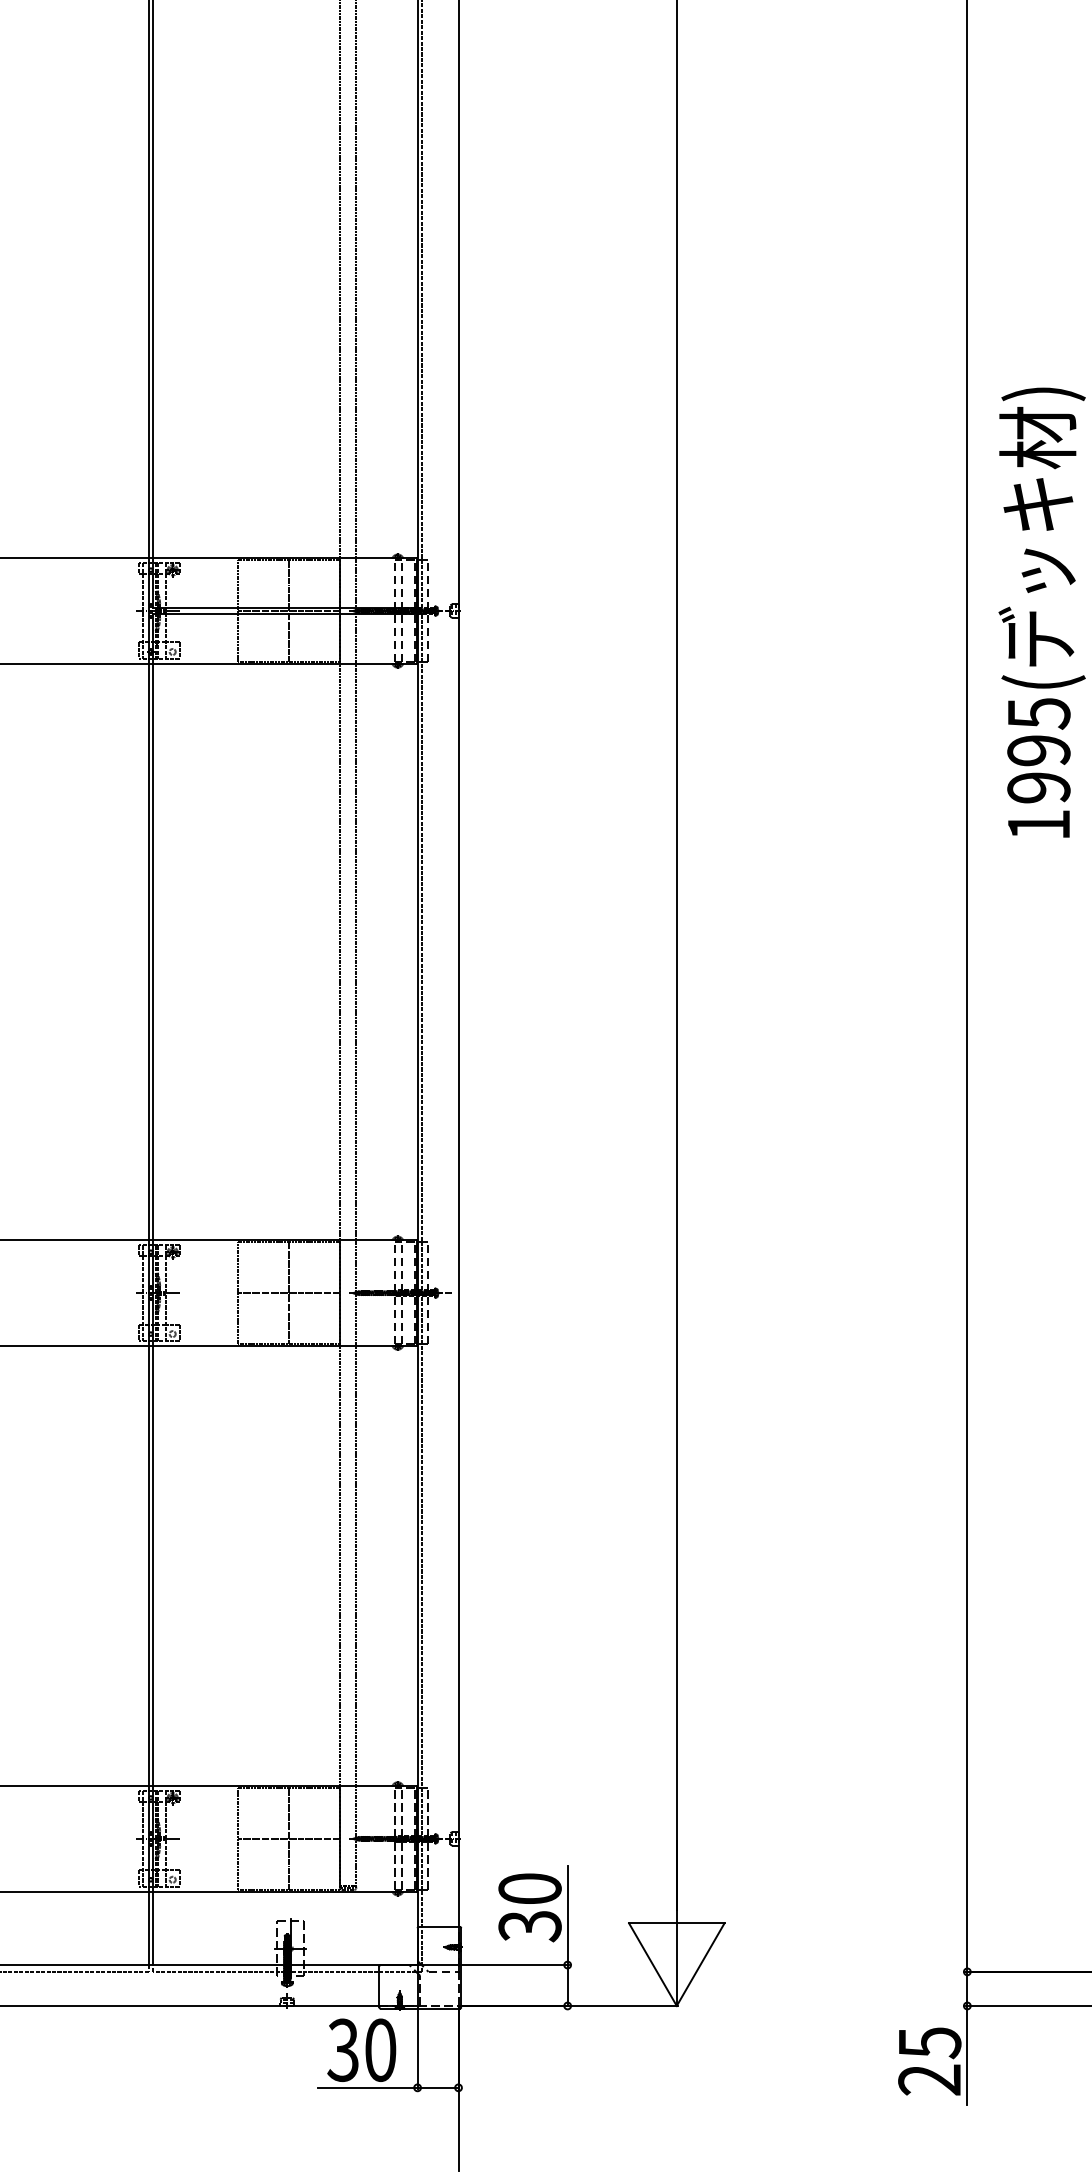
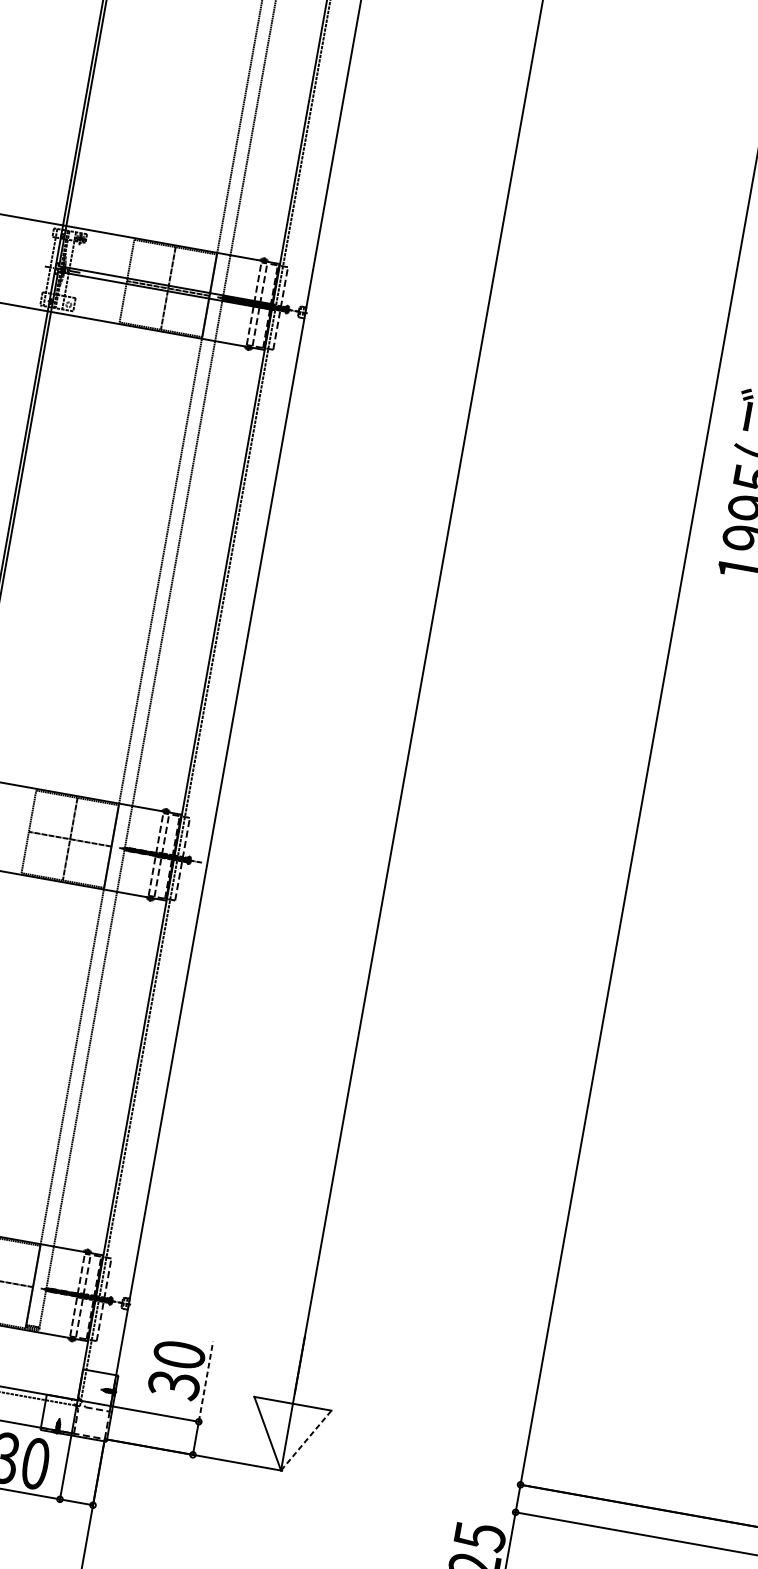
line: (567, 1915) -> (205, 1381), solid -> dashed
line: (700, 1964) -> (306, 1440), solid -> dashed

